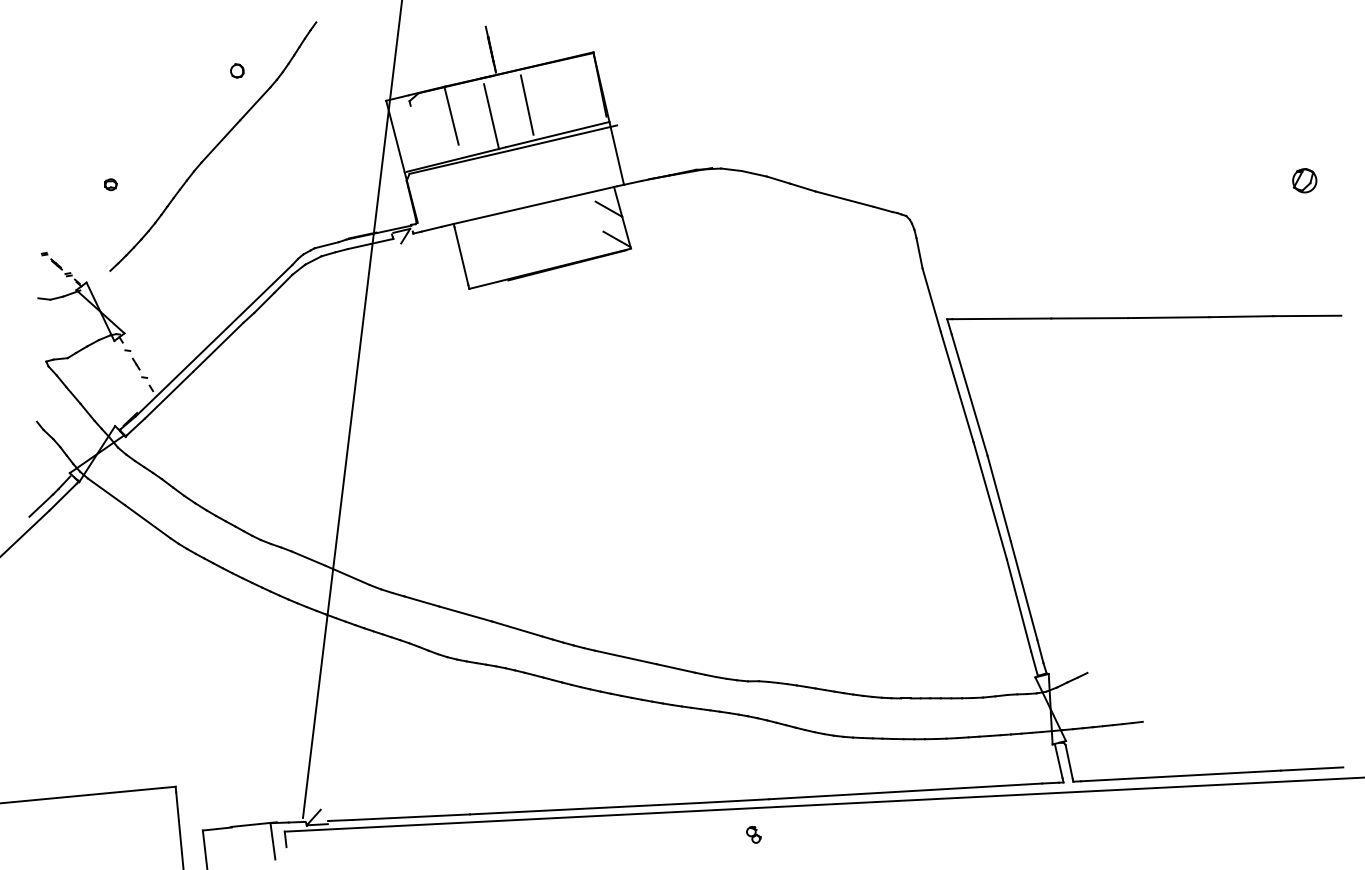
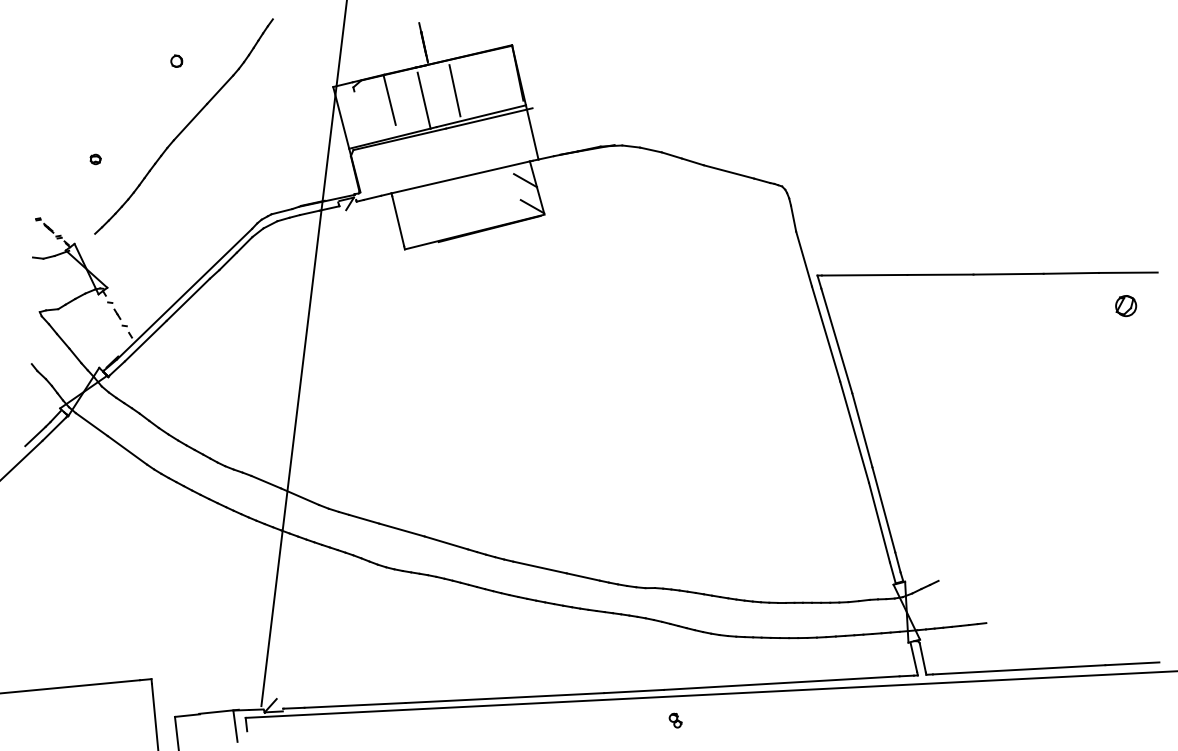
circle: (237, 70) -> (176, 60), moved
part: (1305, 181) -> (1126, 306), moved
part: (753, 834) -> (675, 720), moved

